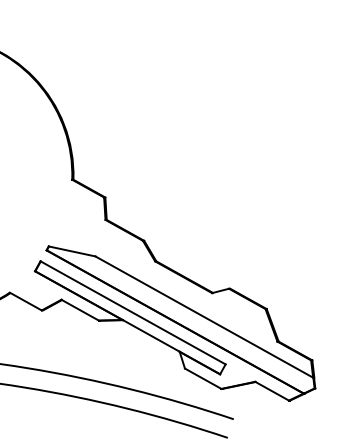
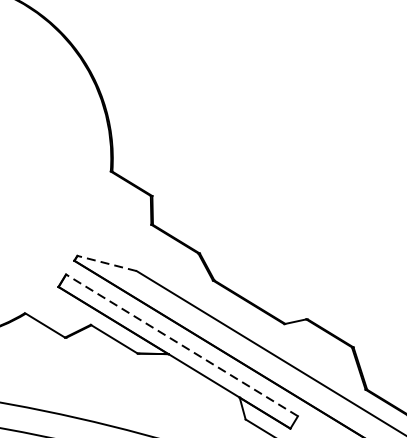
line: (72, 251) -> (107, 263), solid -> dashed
line: (133, 312) -> (182, 344), solid -> dashed

